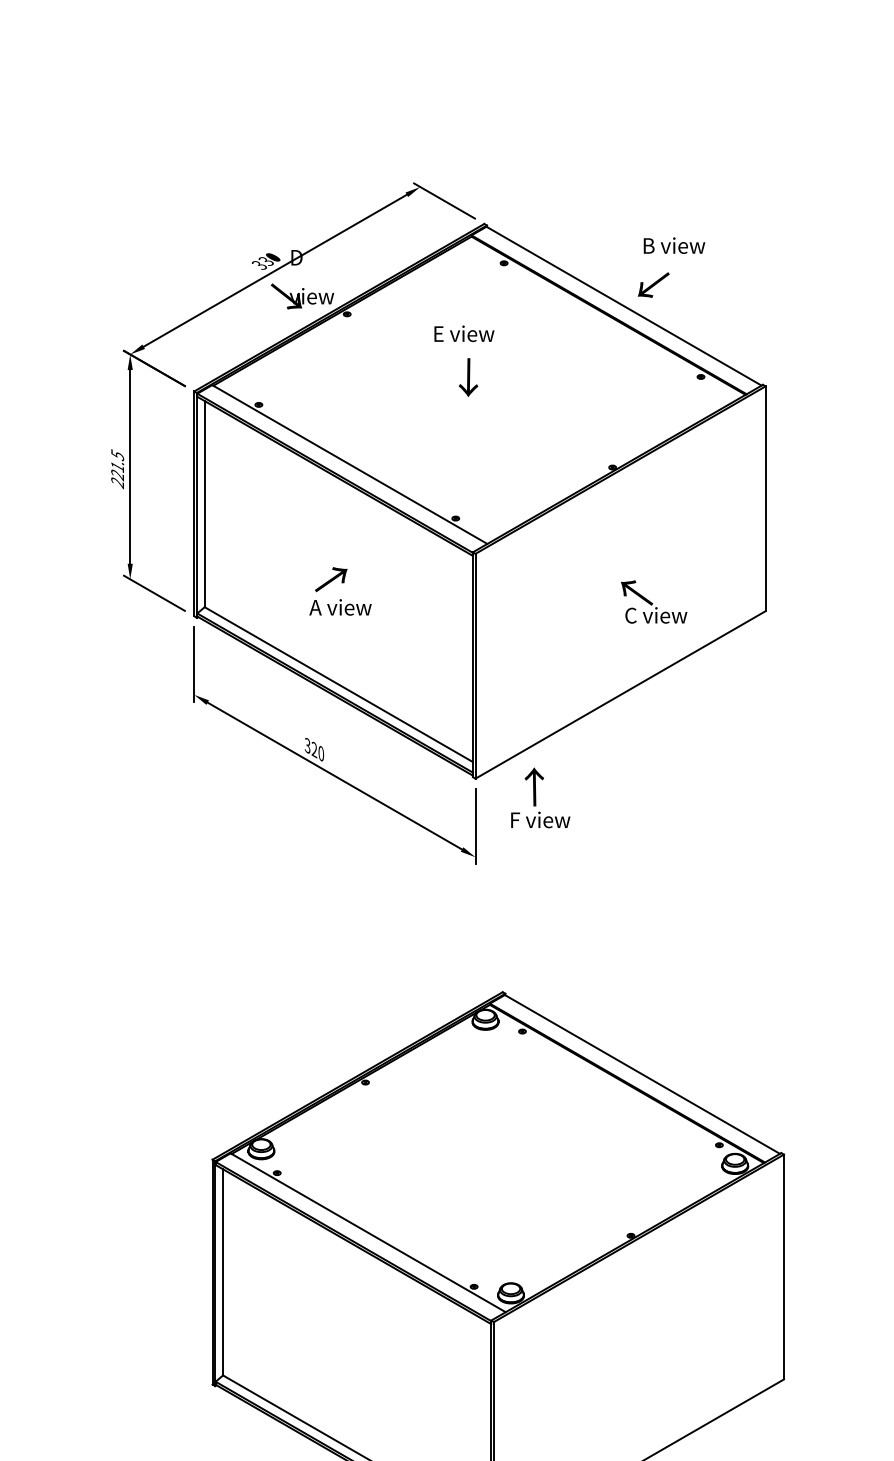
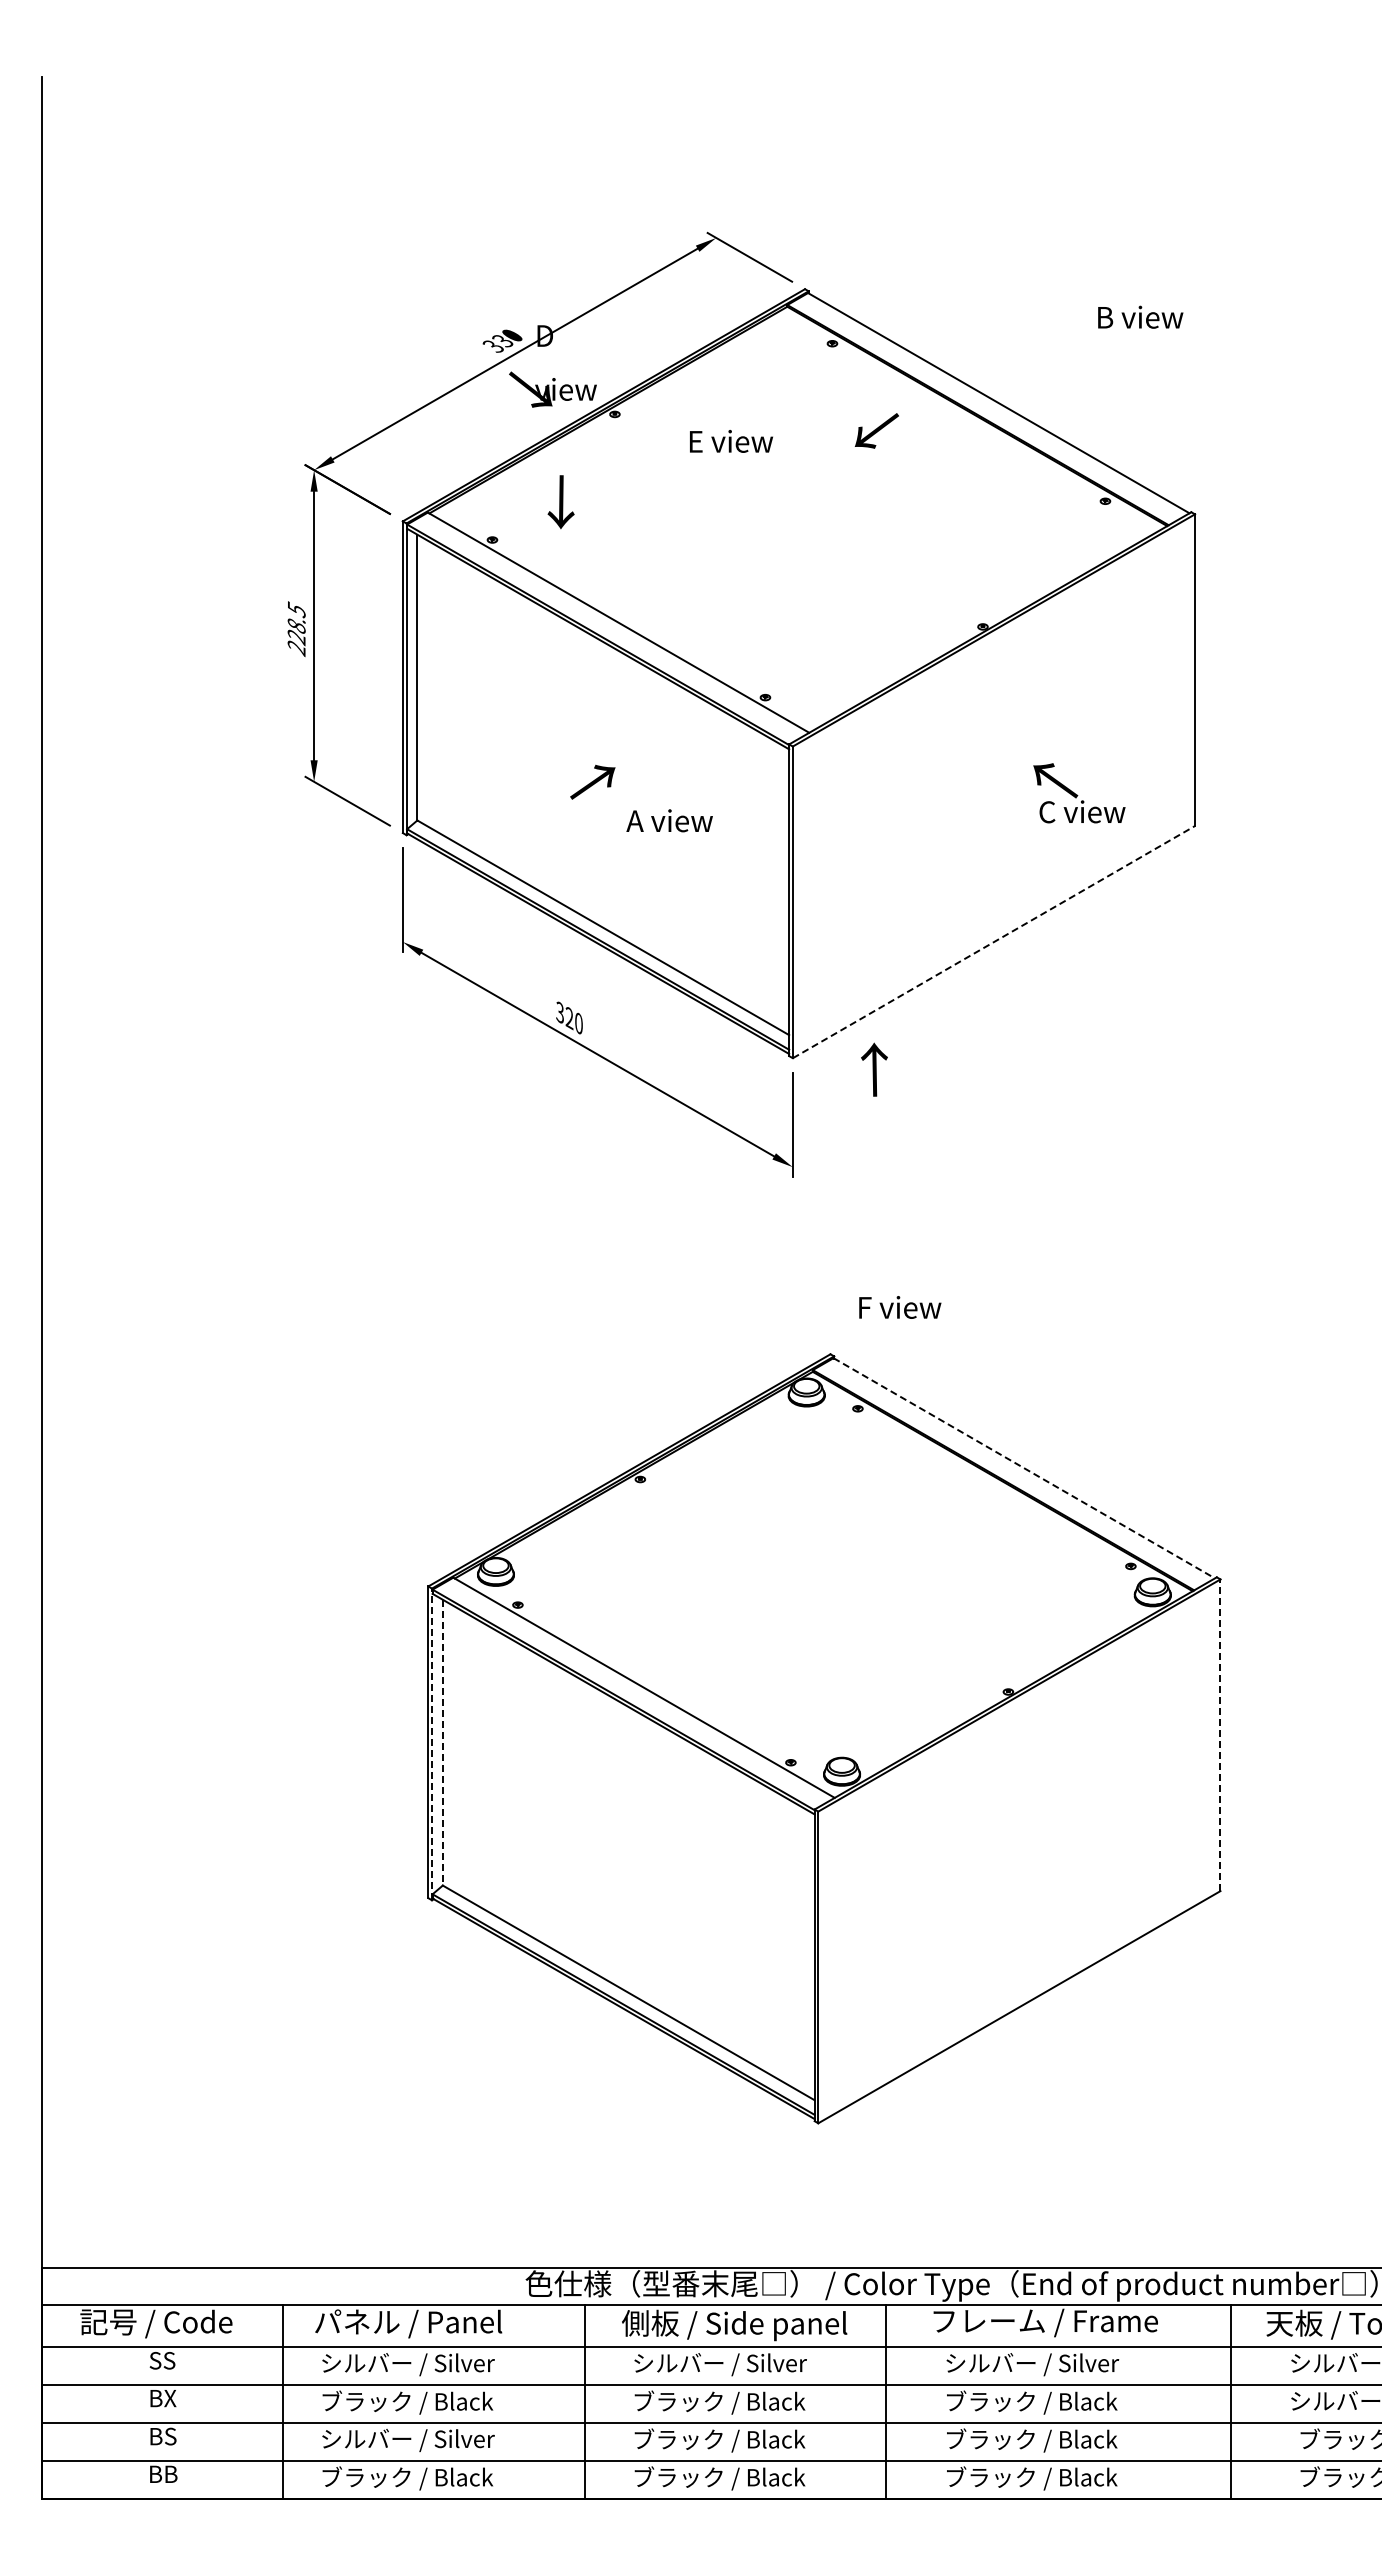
text: (674, 245) -> (1140, 316), moved
text: (653, 284) -> (876, 430), moved
text: (464, 333) -> (731, 441), moved
text: (468, 377) -> (560, 502), moved
text: (117, 467) -> (296, 626), 221.5 -> 228.5
text: (654, 602) -> (1079, 793), moved
text: (340, 607) -> (669, 820), moved
line: (620, 694) -> (994, 941), solid -> dashed
text: (540, 819) -> (900, 1307), moved
line: (642, 1074) -> (1024, 1468), solid -> dashed
line: (783, 1267) -> (1220, 1735), solid -> dashed
line: (222, 1272) -> (442, 1742), solid -> dashed
line: (215, 1273) -> (432, 1744), solid -> dashed

